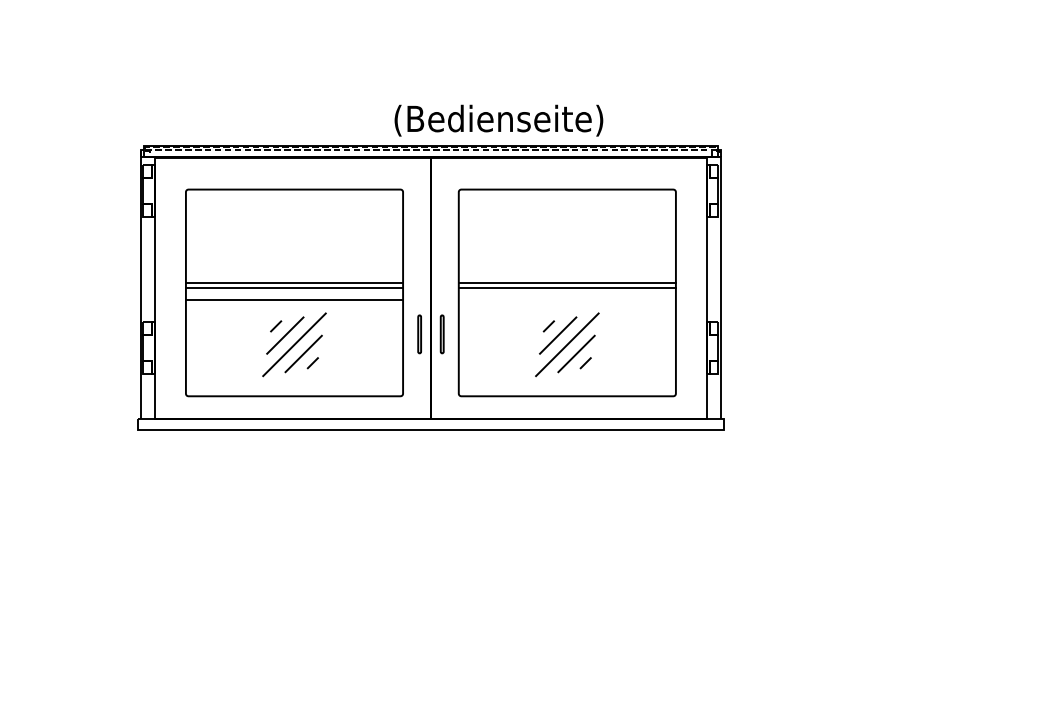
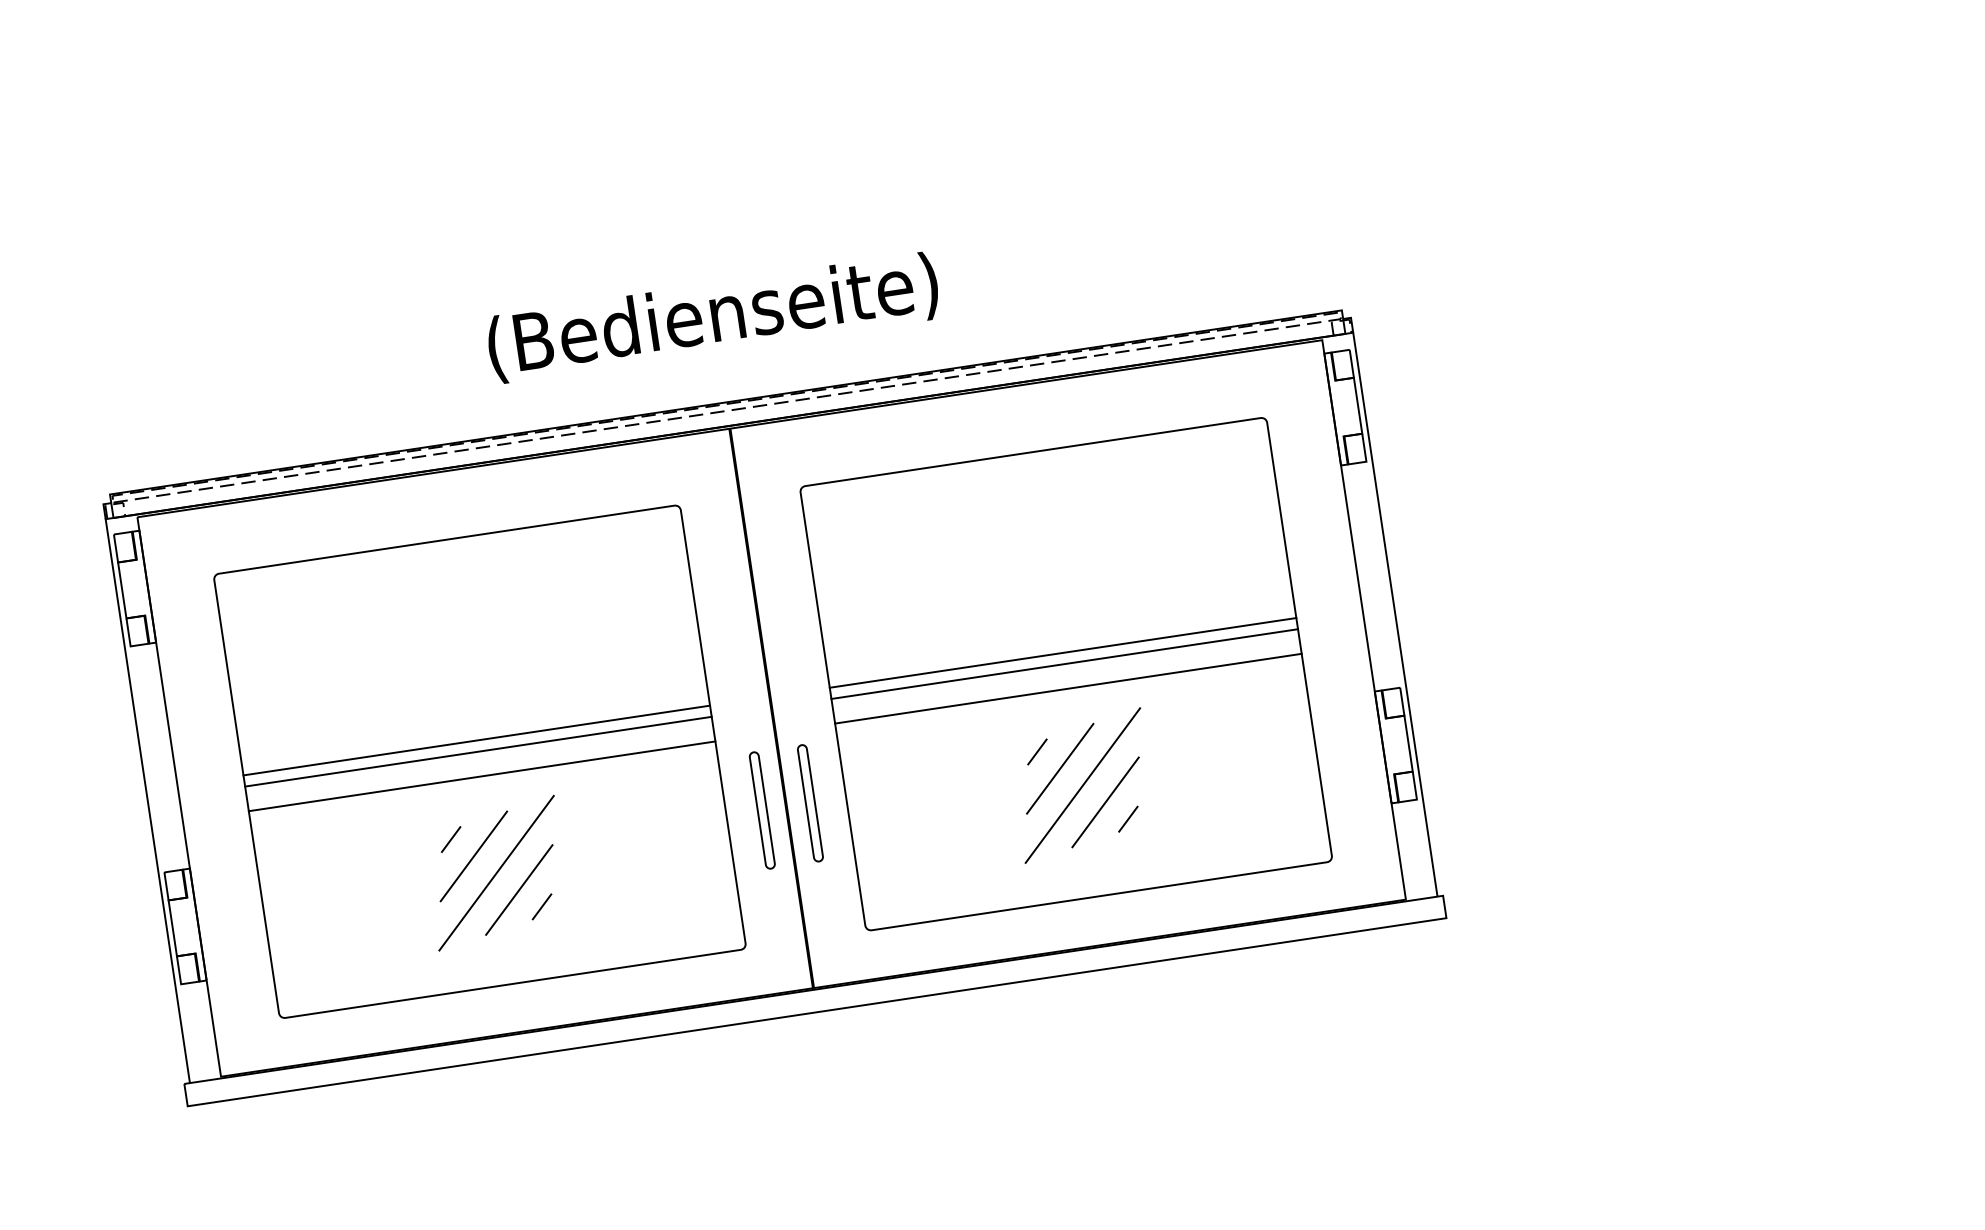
text: (498, 120) -> (712, 317), moved
line: (566, 299) -> (1066, 688), added
part: (419, 334) -> (761, 810), size x1.43
part: (442, 334) -> (811, 803), size x1.43

